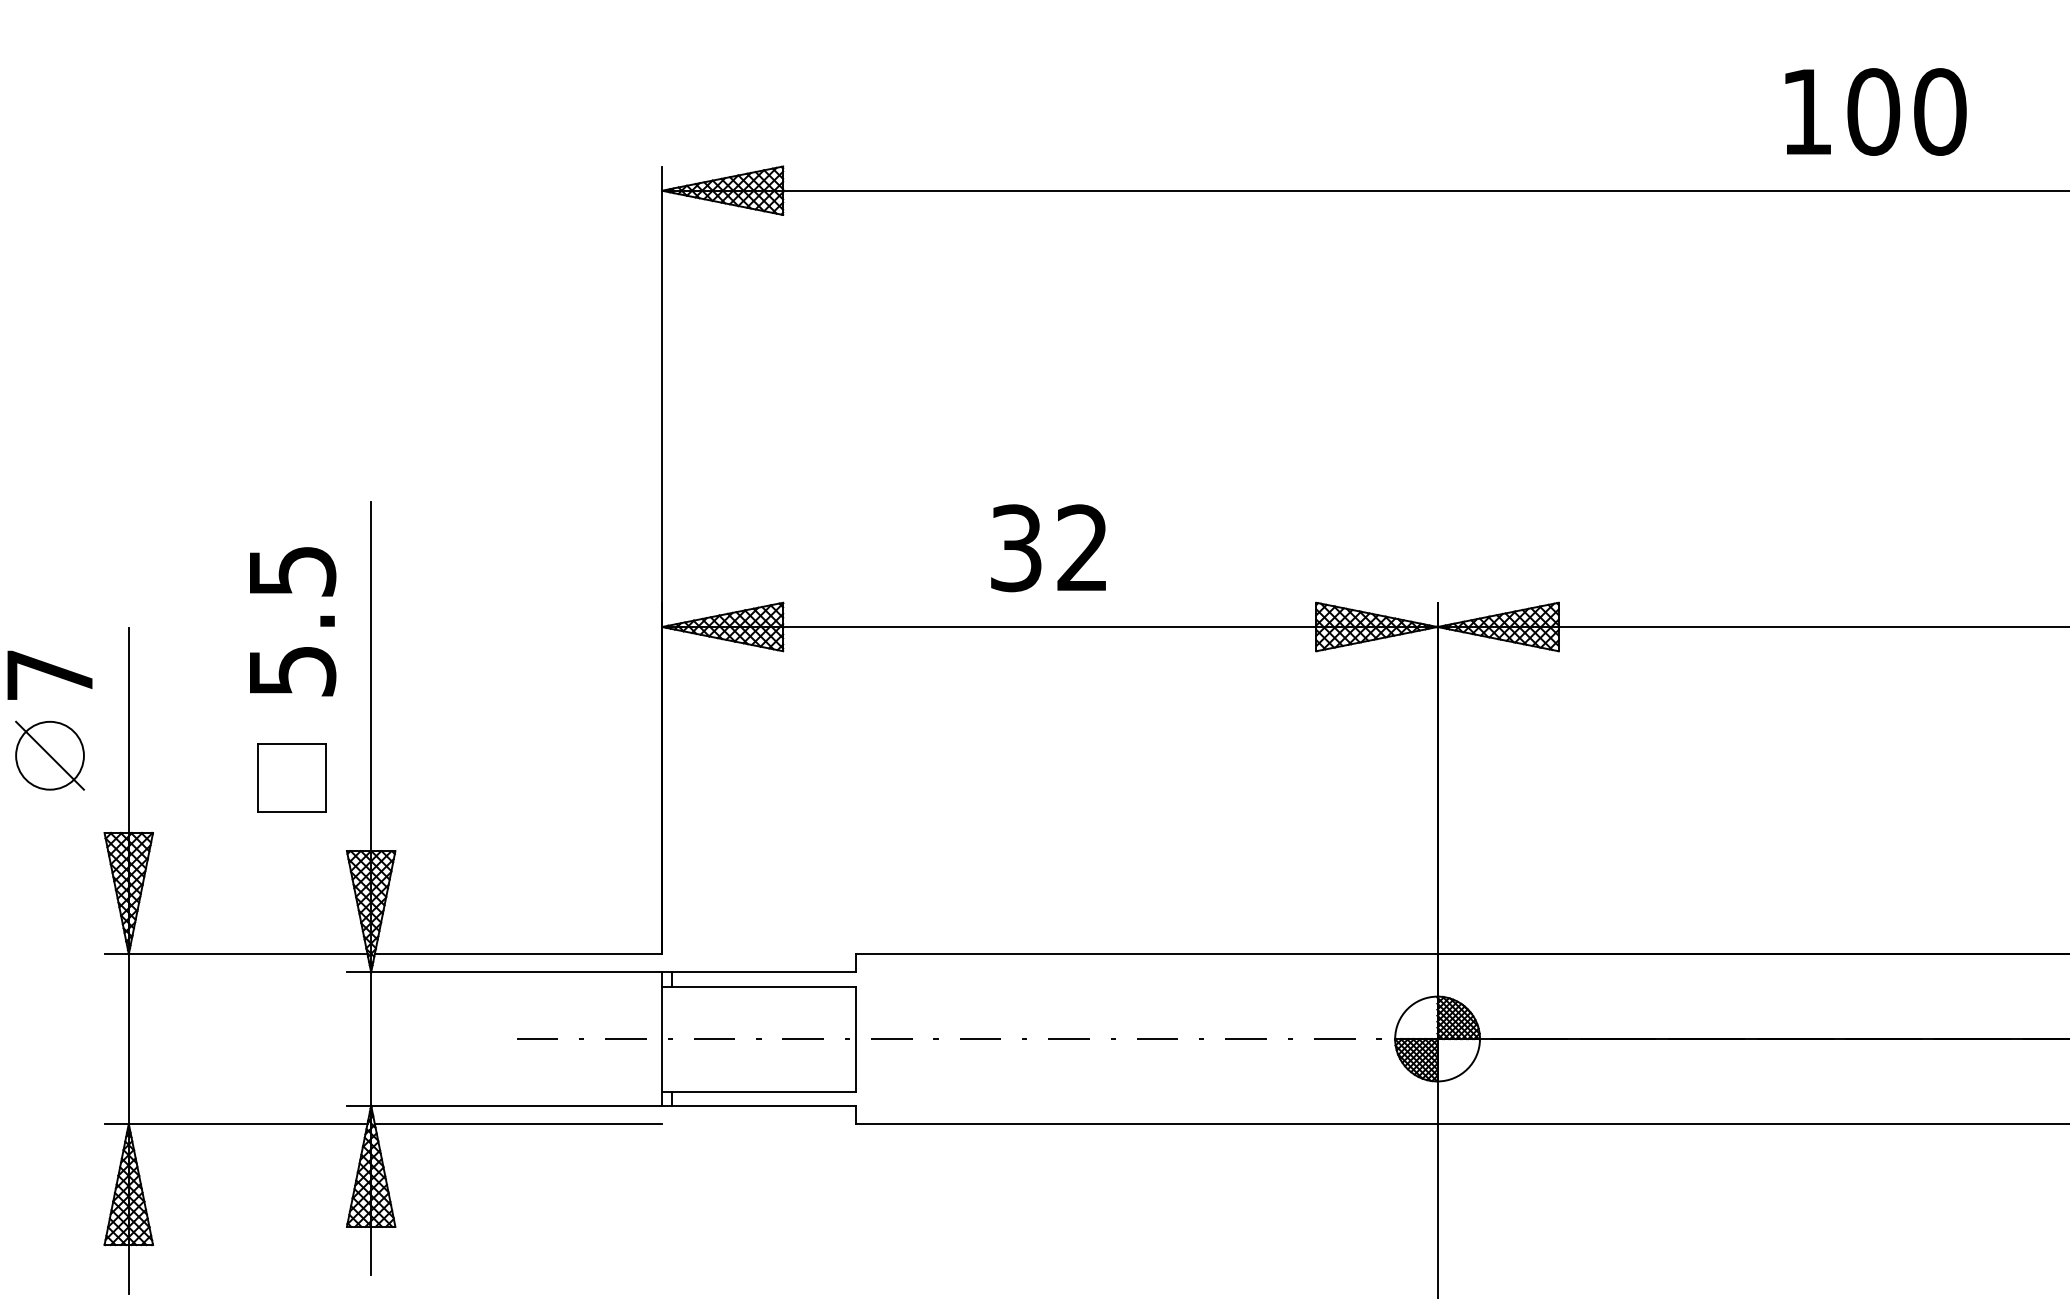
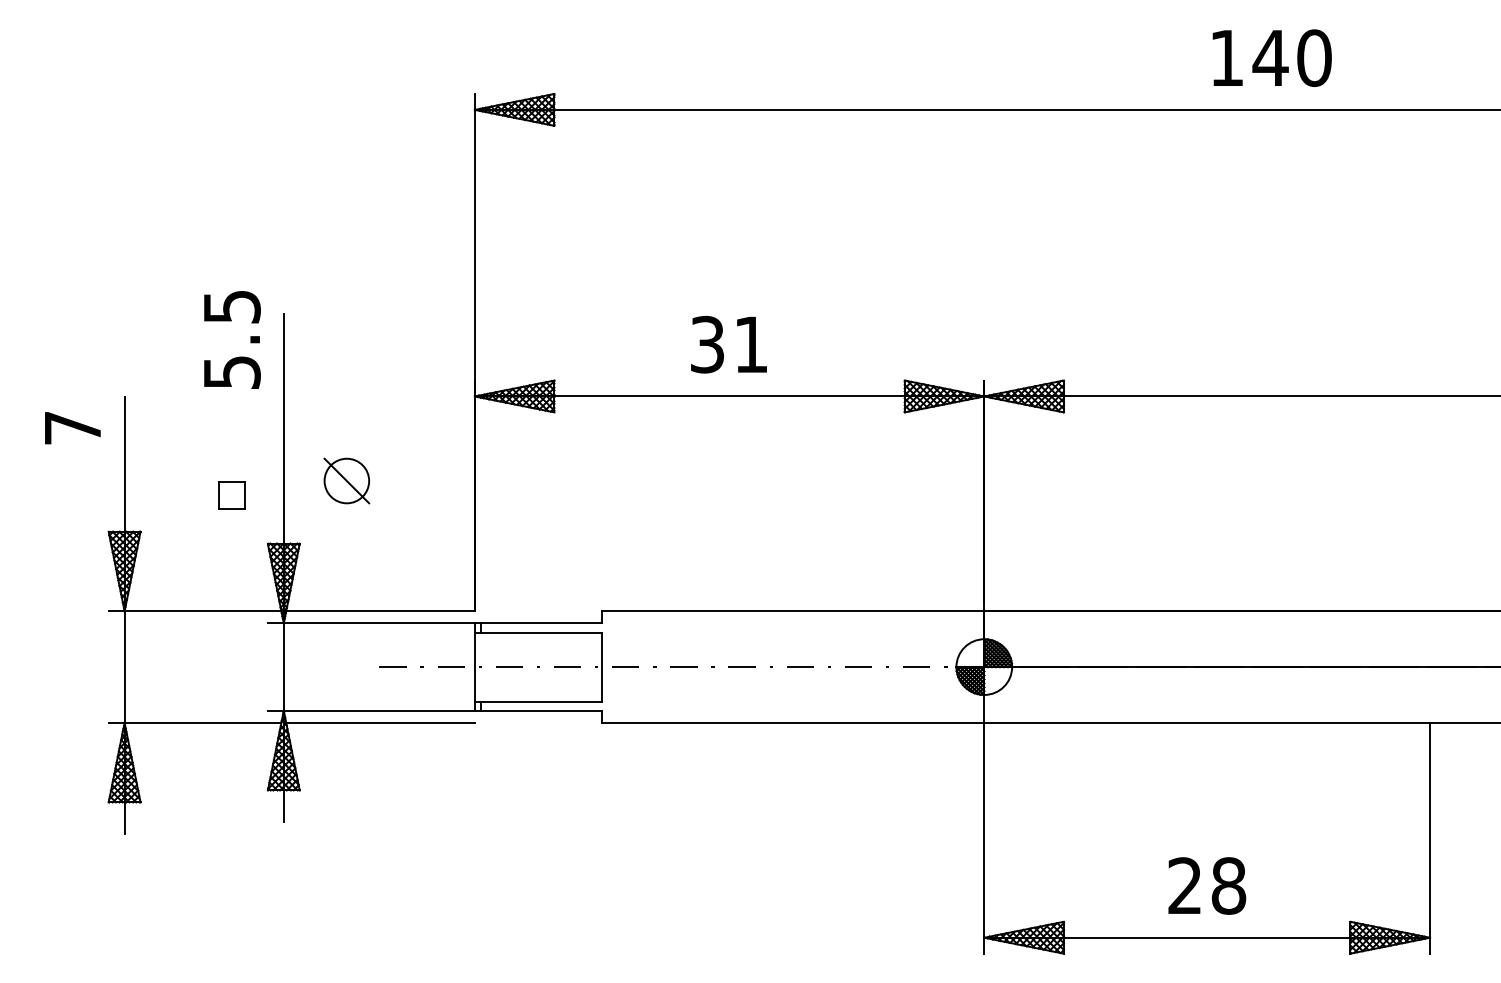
text: (1873, 110) -> (1270, 57), 100 -> 140
text: (1081, 546) -> (750, 343), 32 -> 31
text: (293, 620) -> (232, 339), moved
part: (49, 754) -> (346, 480), moved
part: (291, 777) -> (231, 495), size x0.6

